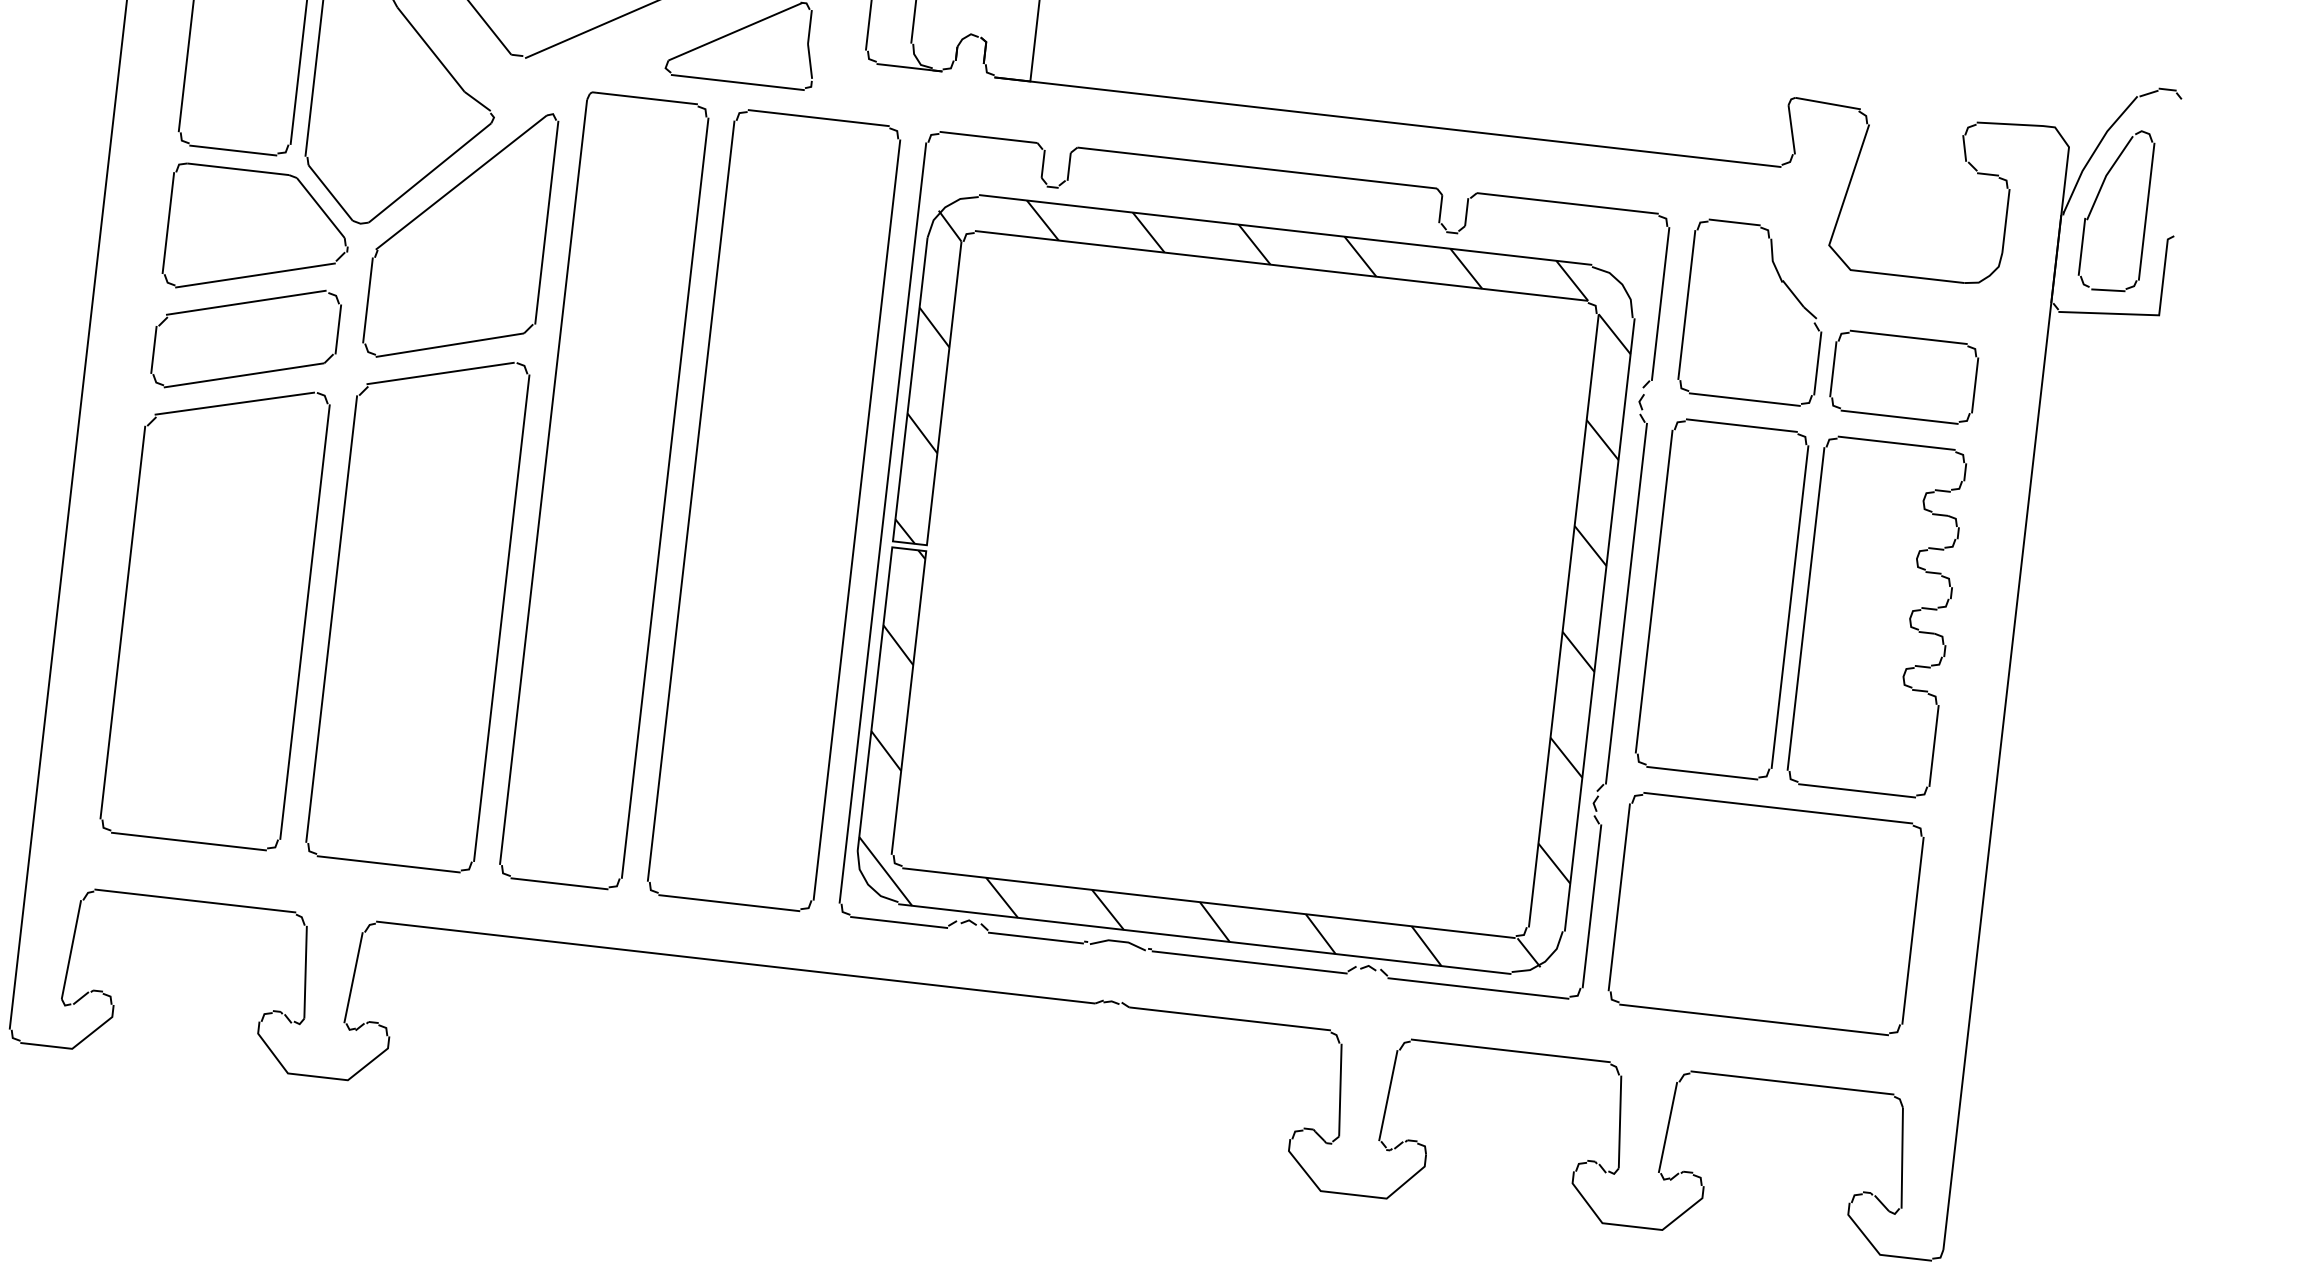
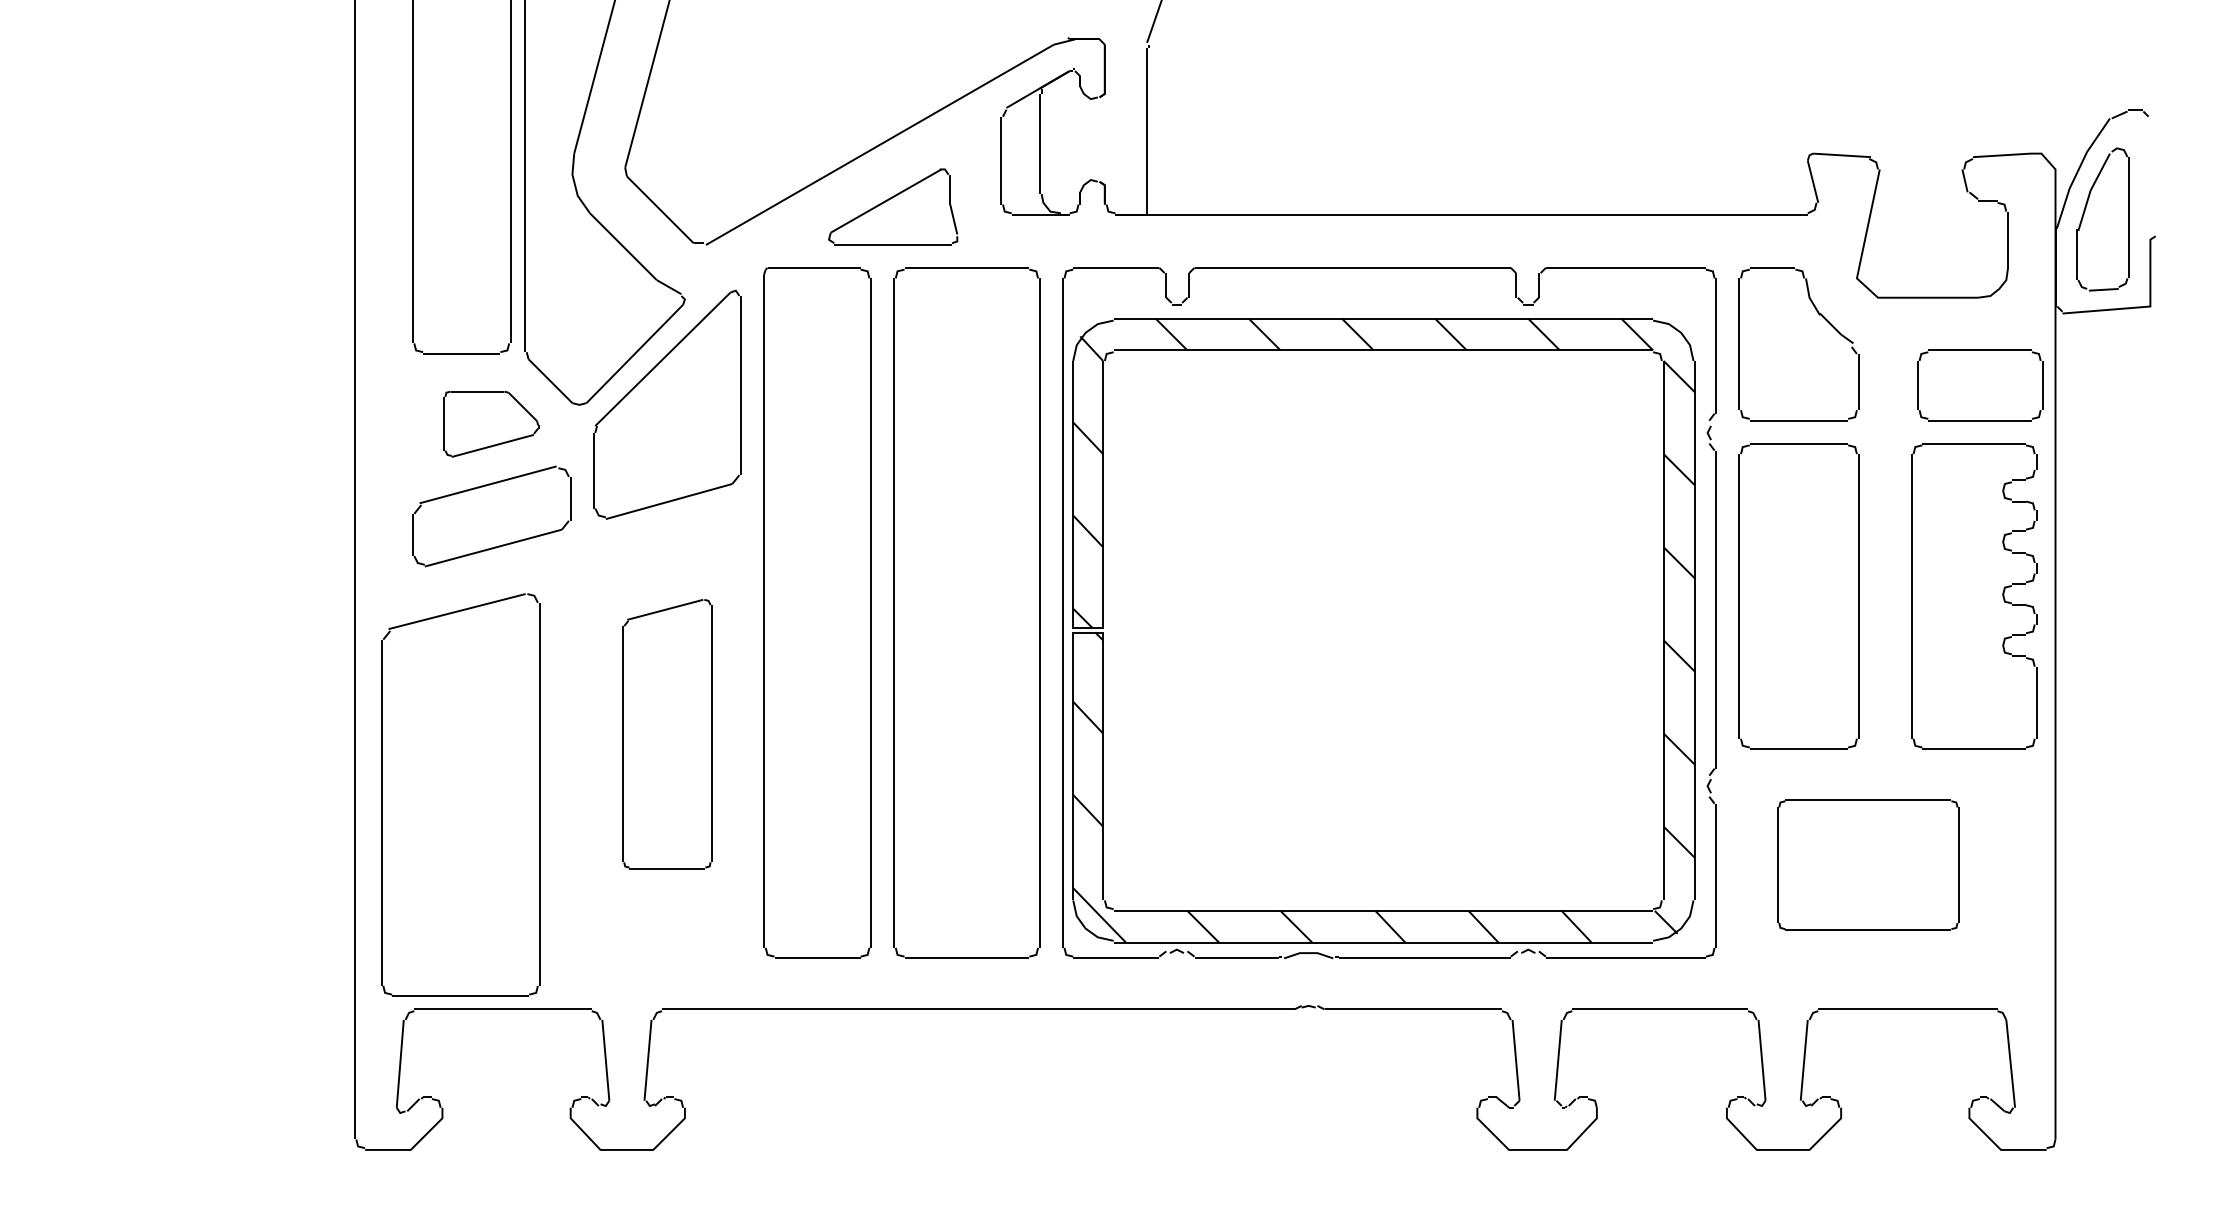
part: (257, 234) -> (491, 424), size x0.6
part: (1904, 377) -> (1980, 385), moved
part: (126, 601) -> (382, 794), moved
part: (418, 608) -> (667, 733), size x0.6
part: (1877, 617) -> (1974, 596), moved
part: (1766, 913) -> (1868, 864), size x0.7

